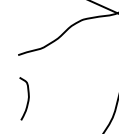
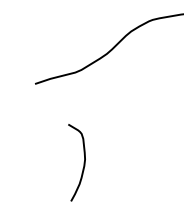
curve: (27, 98) -> (82, 162), moved

